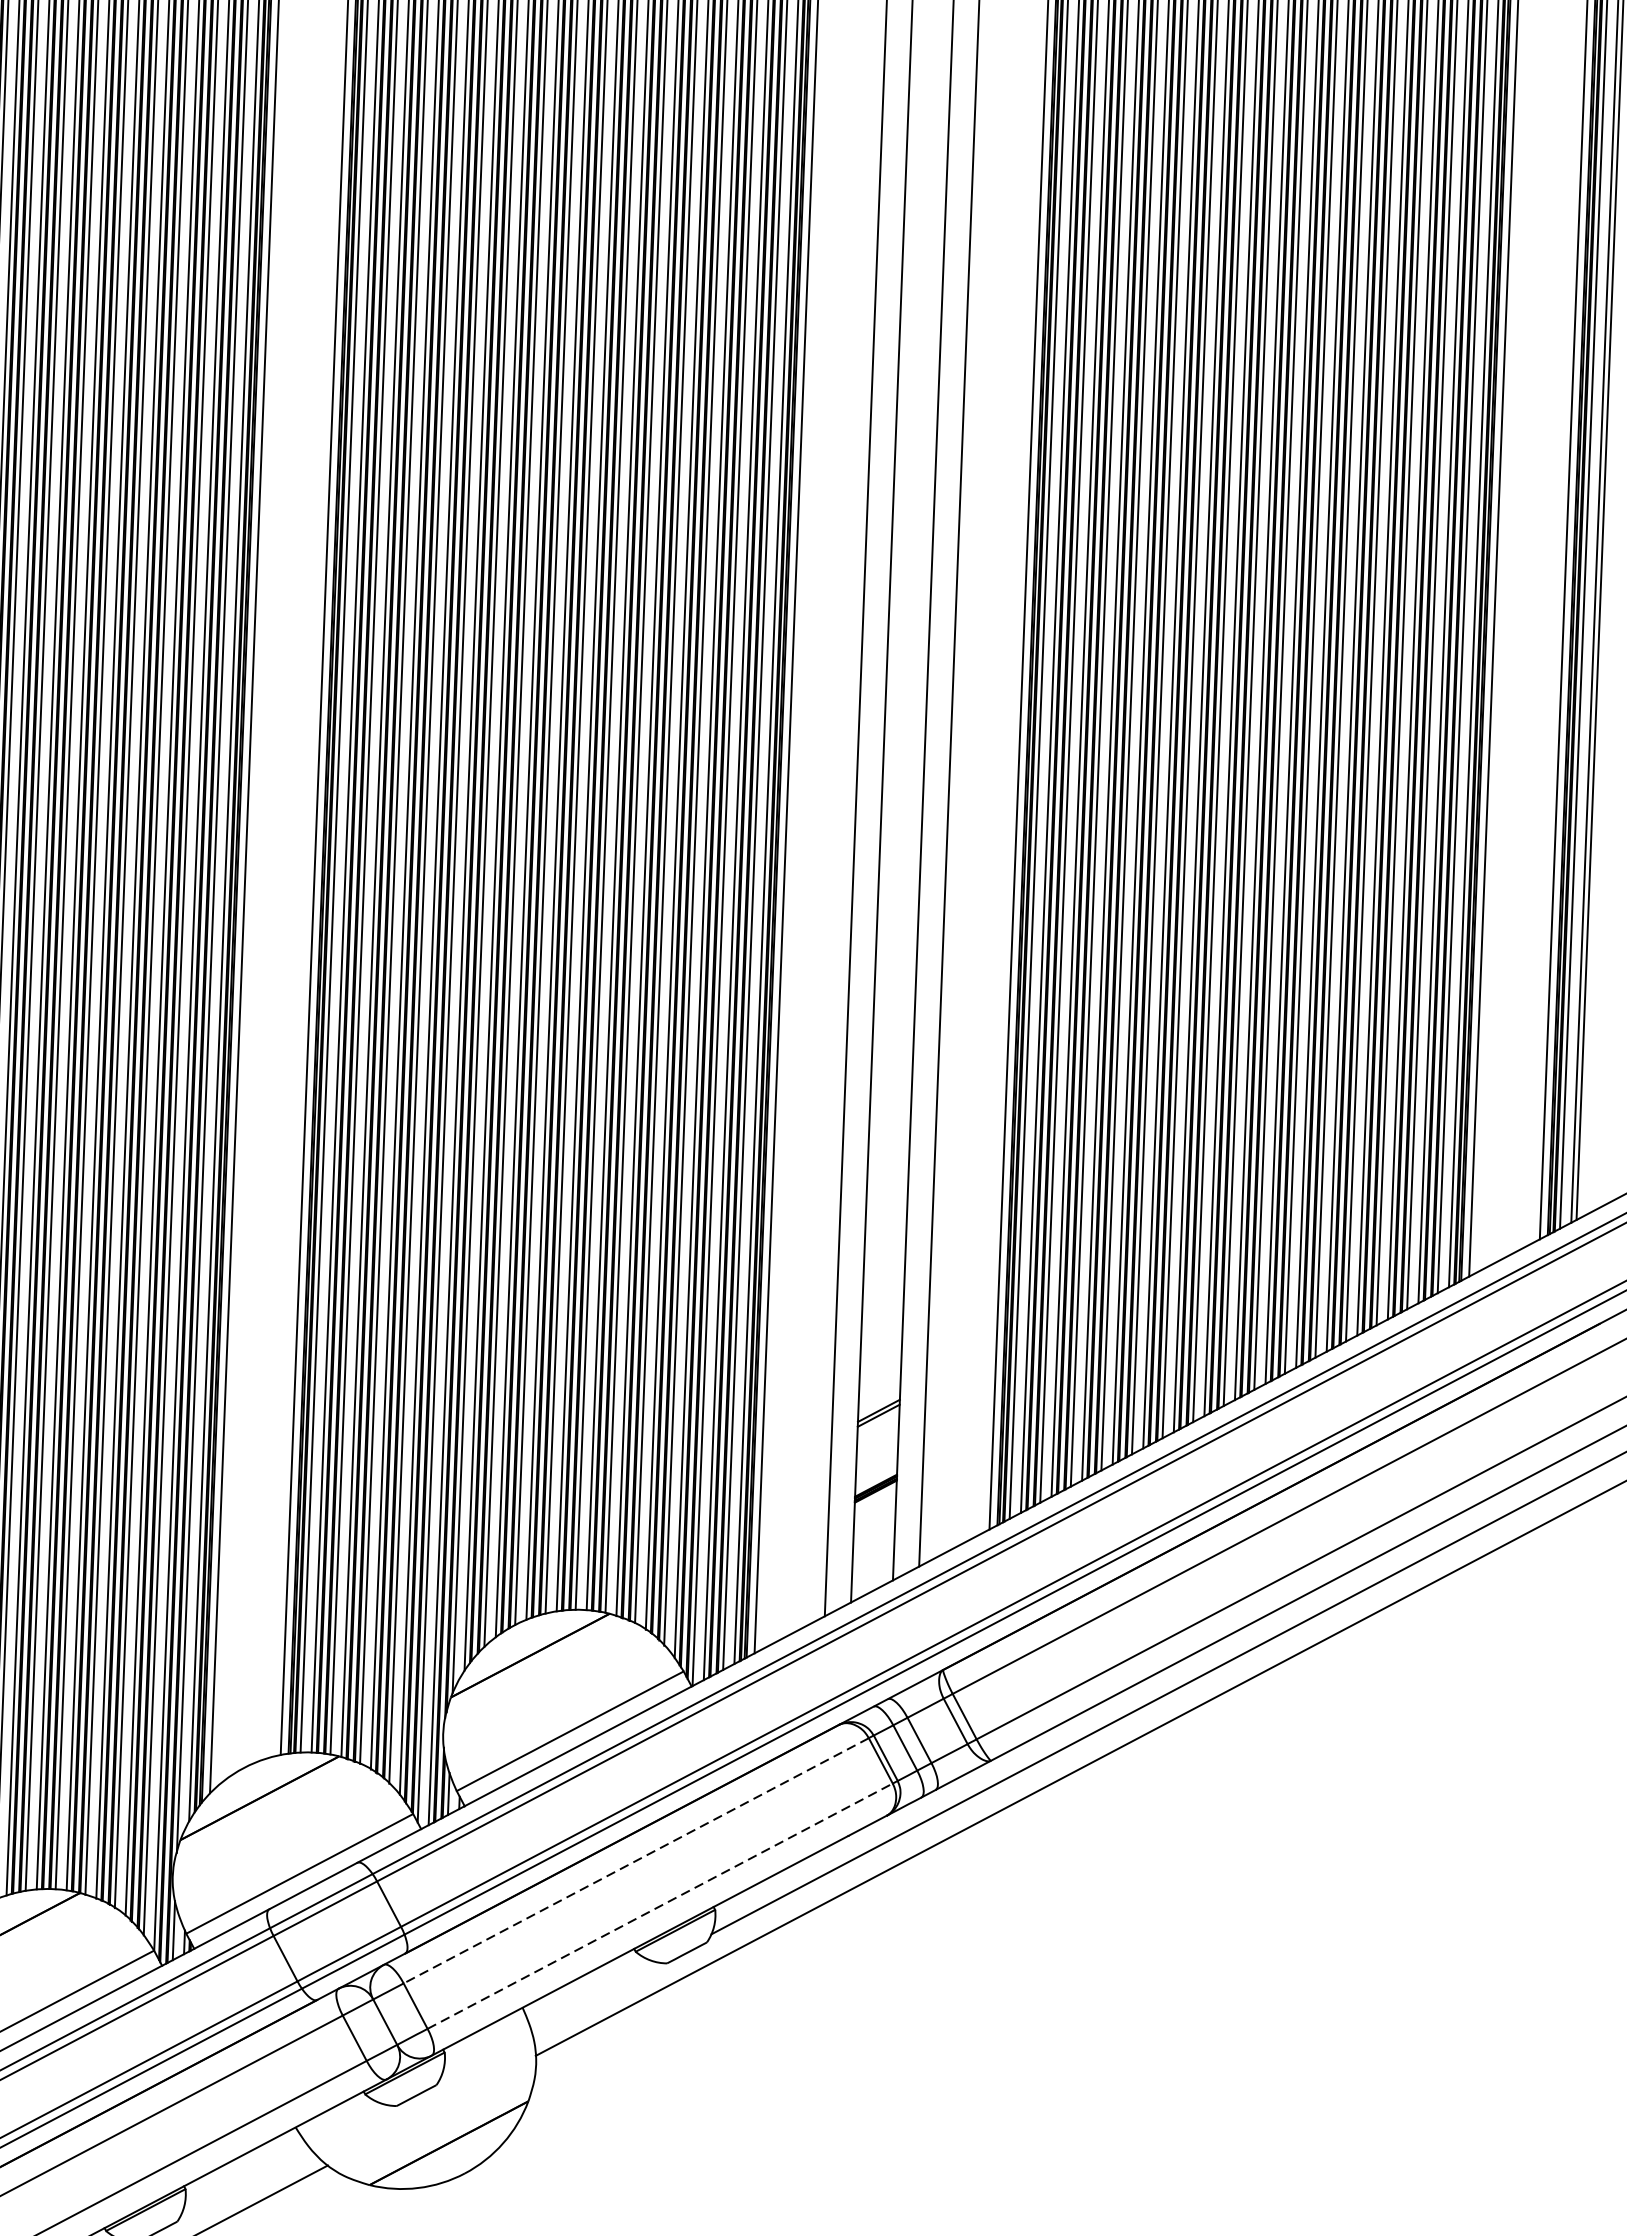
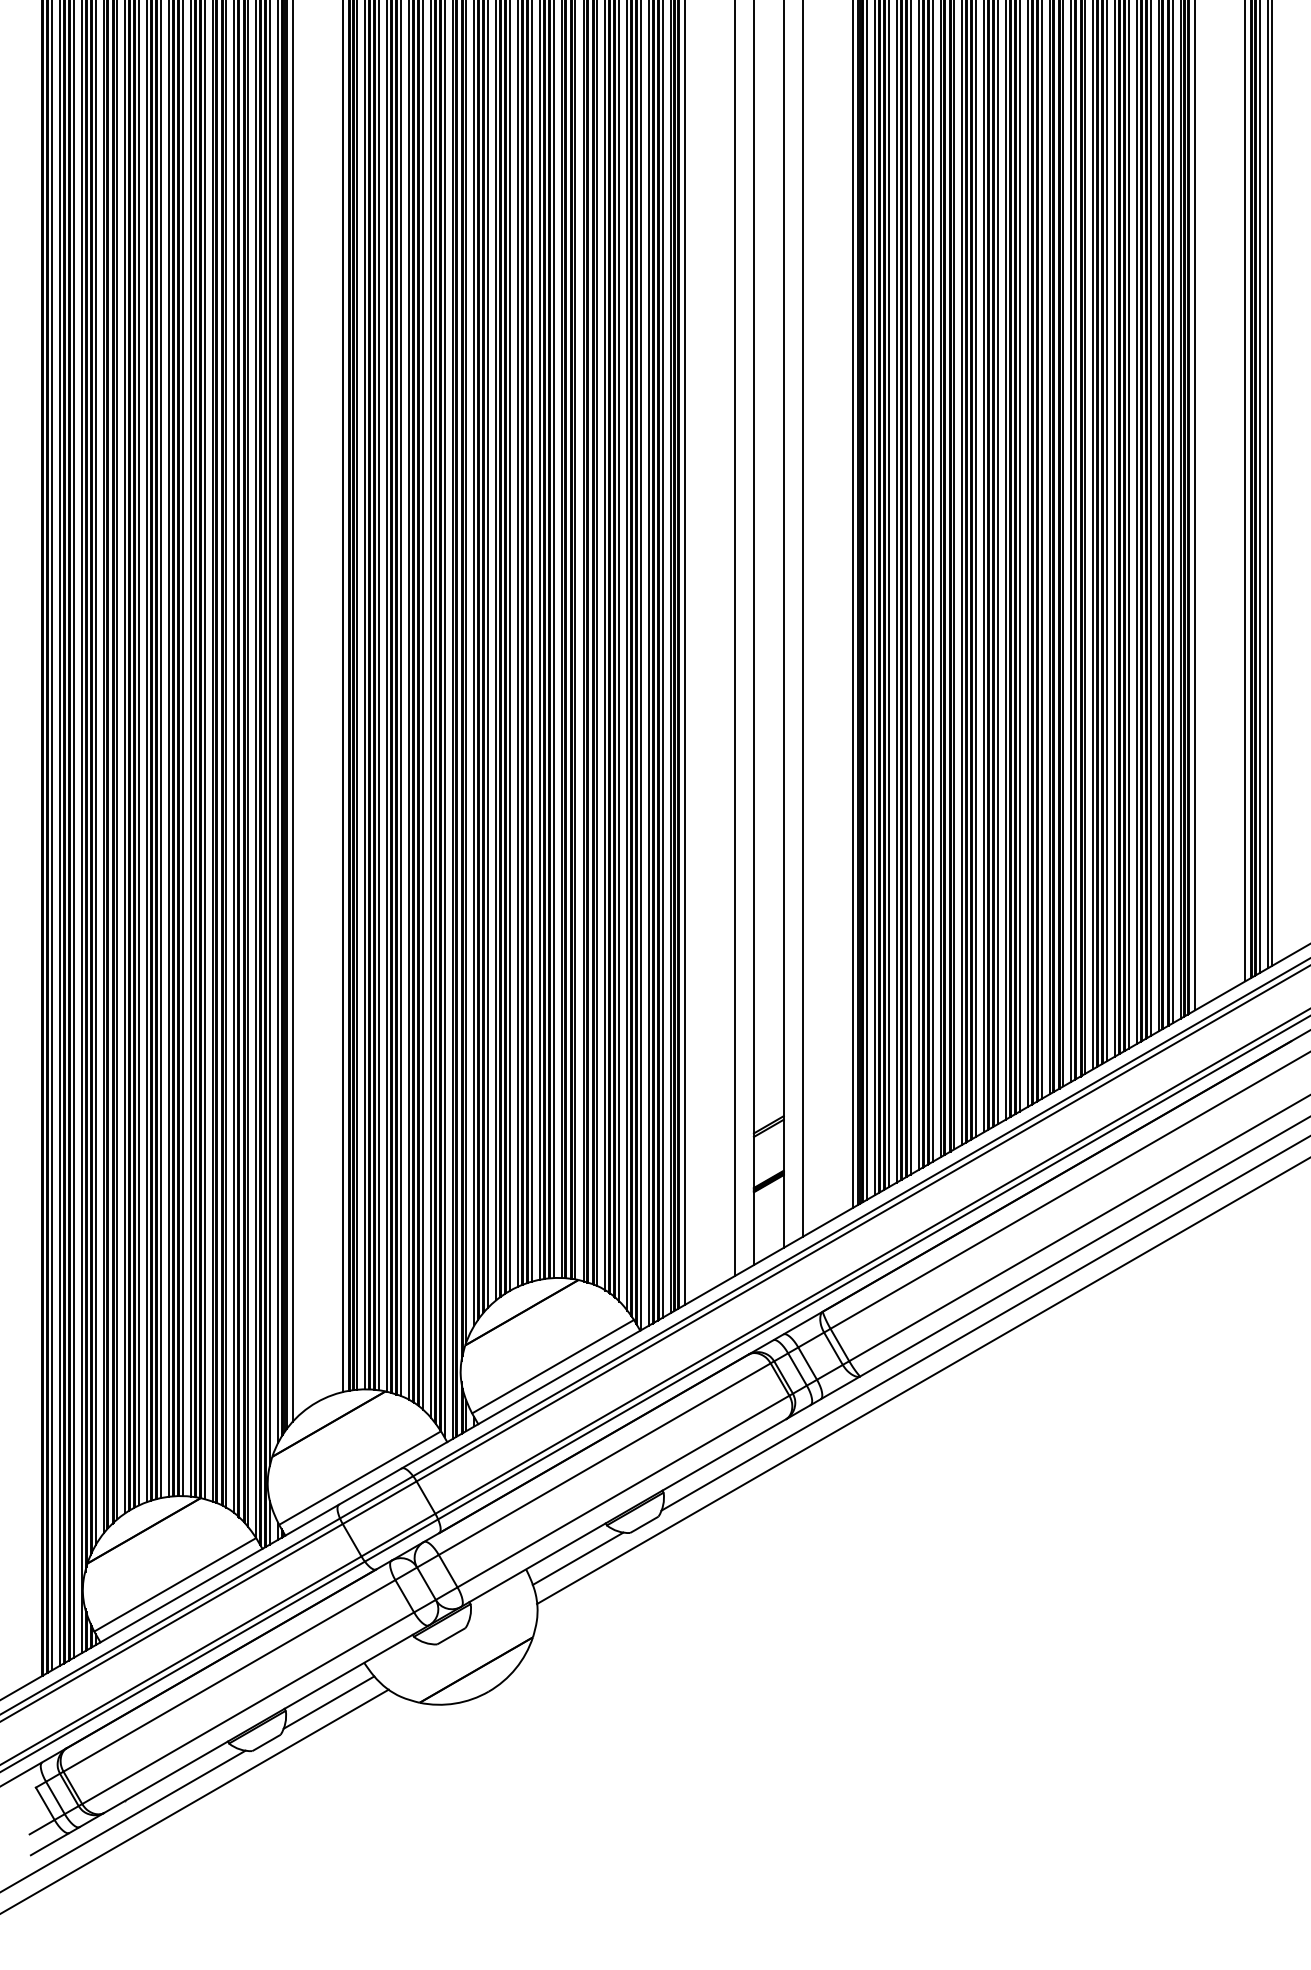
line: (635, 1861) -> (604, 1459), dashed -> solid
line: (660, 1906) -> (623, 1491), dashed -> solid
line: (593, 1995) -> (577, 1558), added
line: (244, 2179) -> (328, 1702), added

